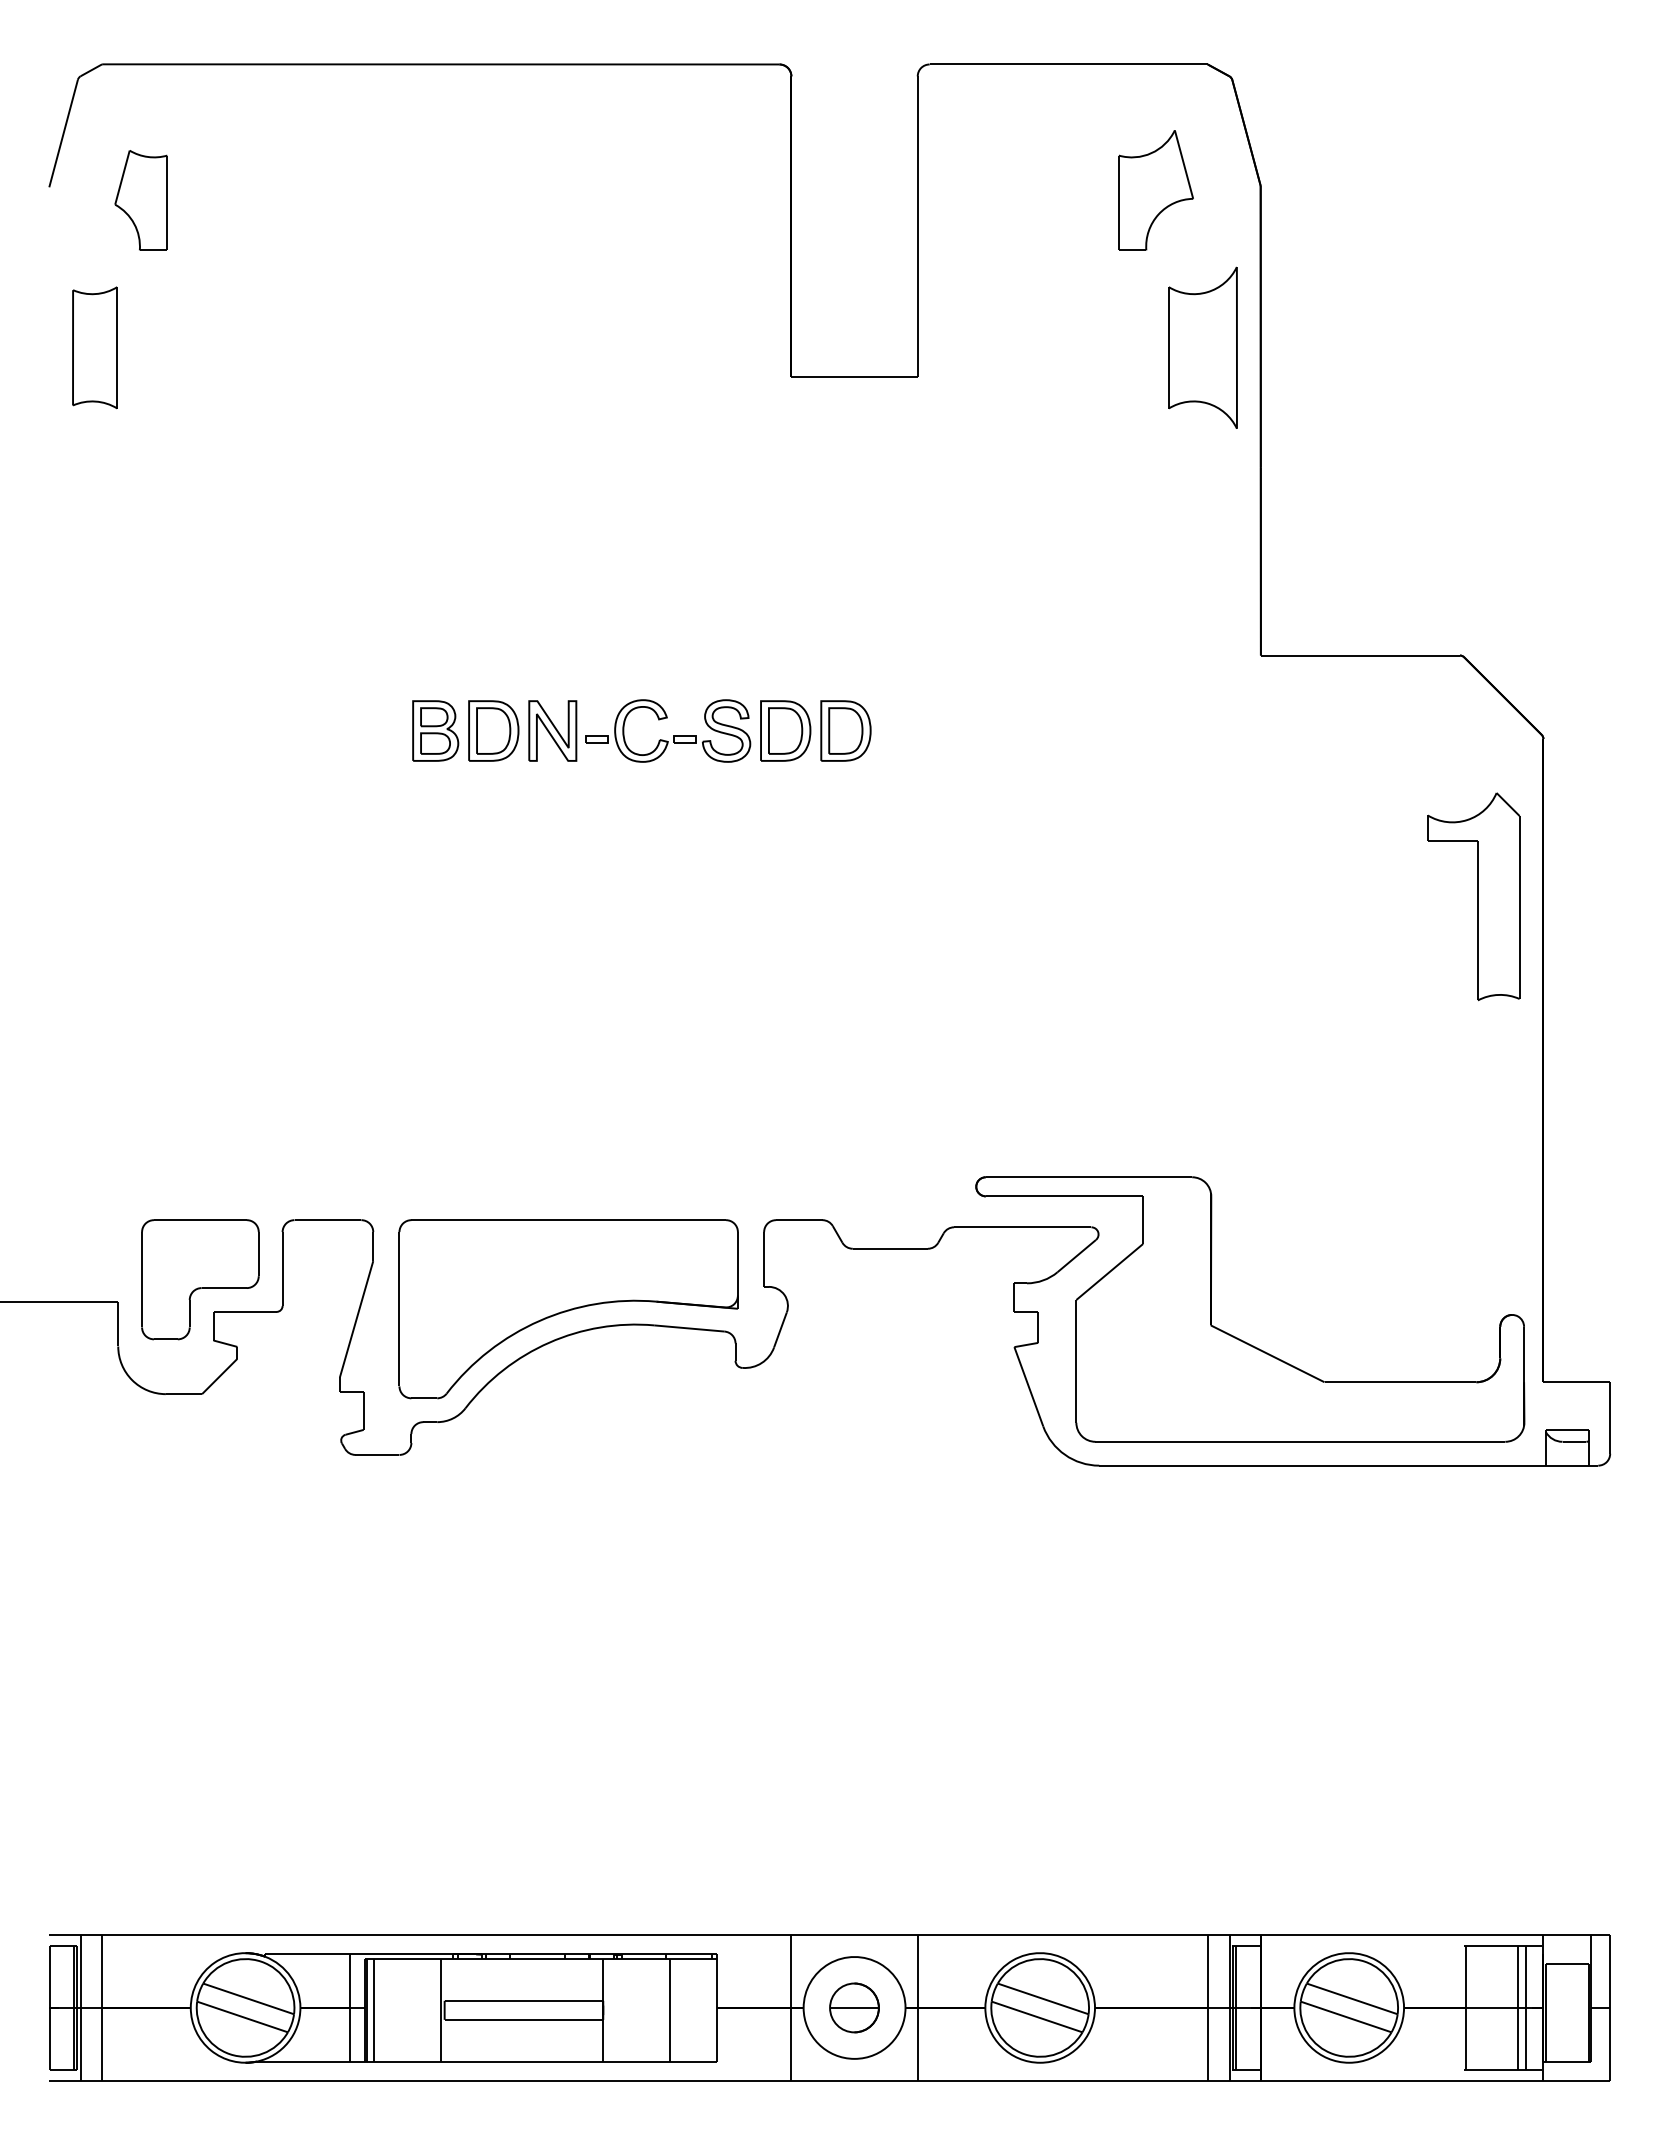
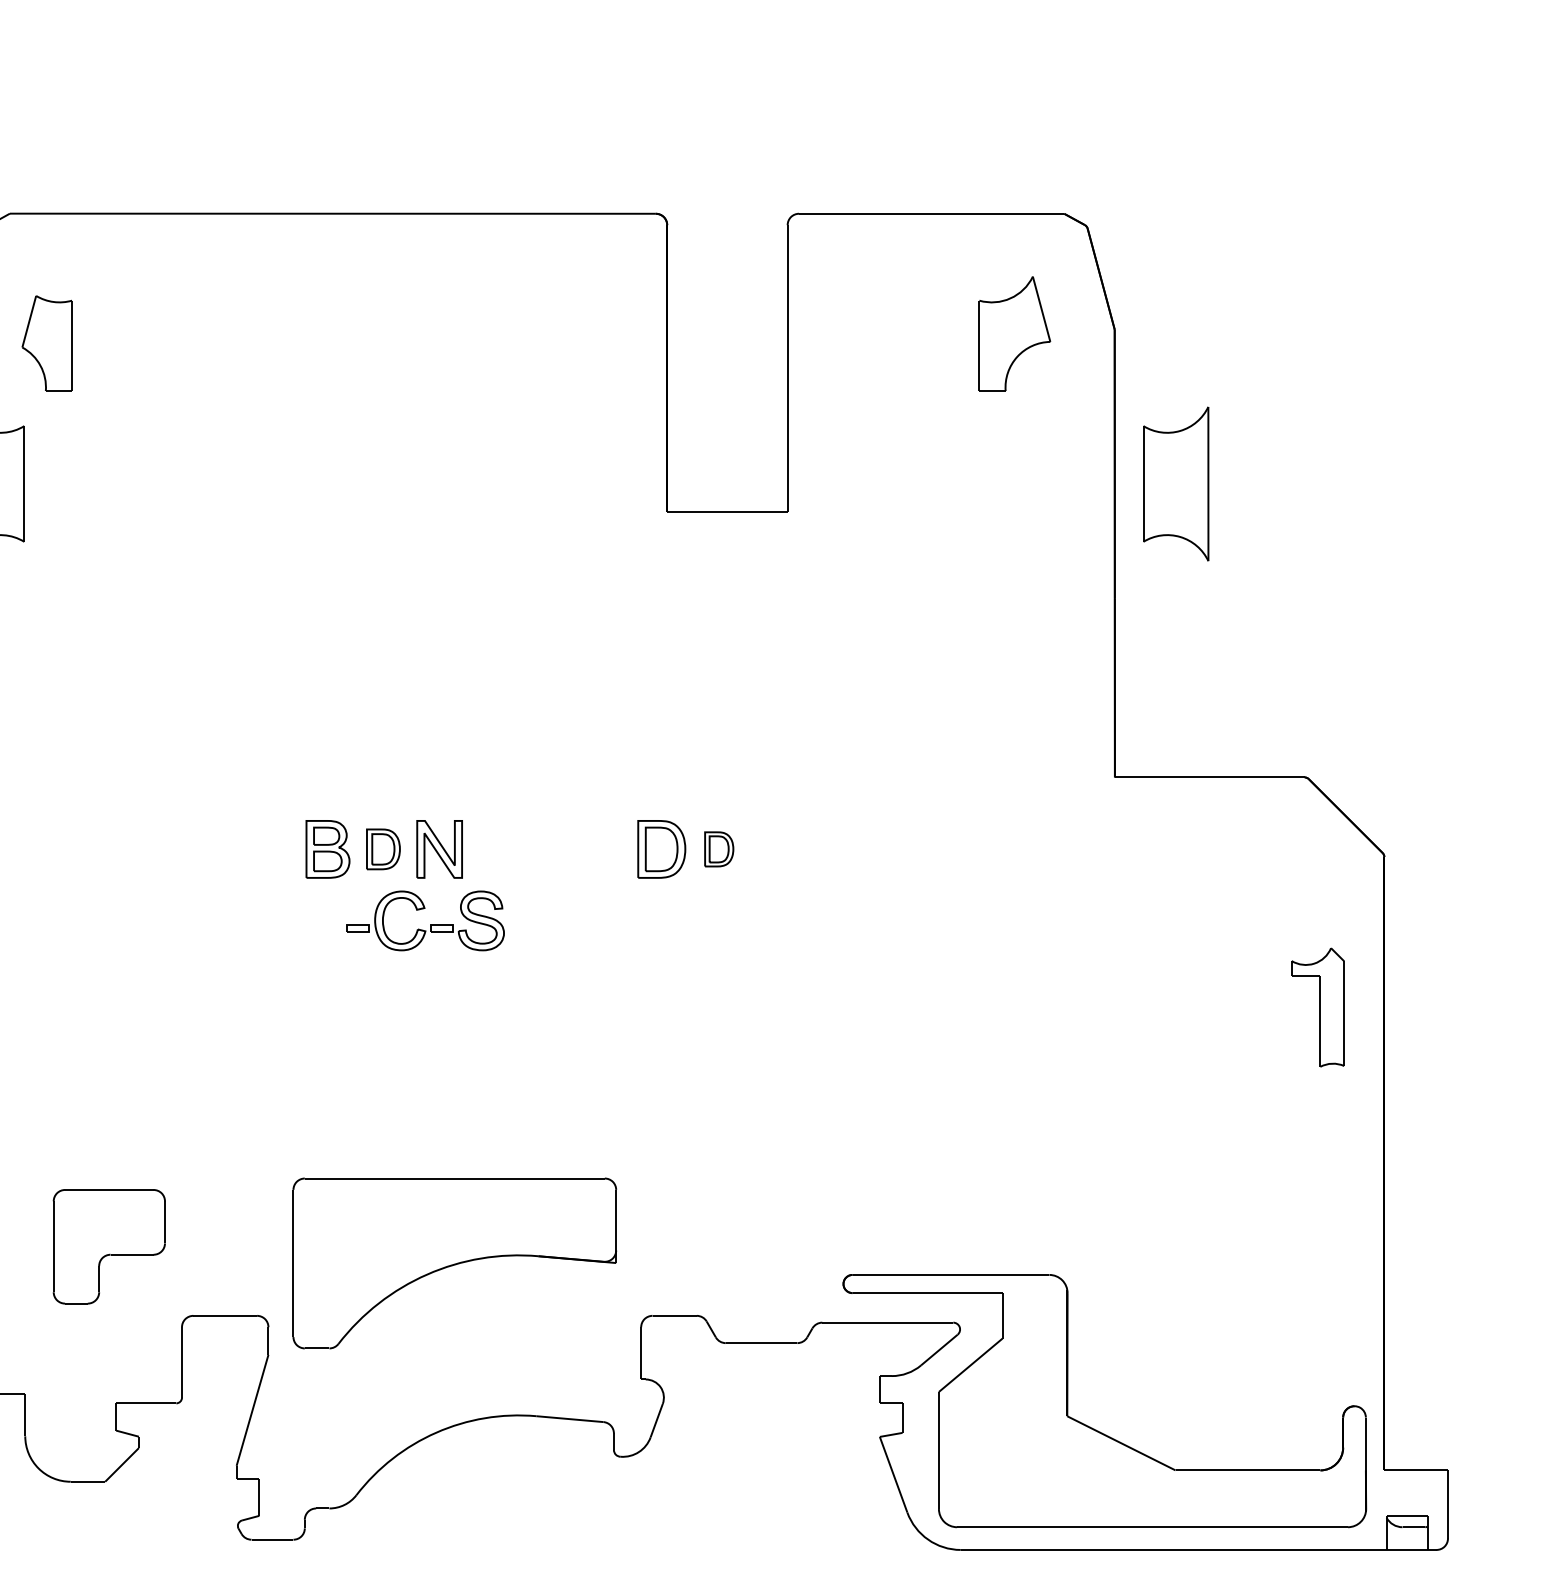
part: (1202, 347) -> (1175, 483), moved
part: (493, 730) -> (383, 848), size x0.7
part: (845, 730) -> (718, 848), size x0.6
part: (673, 735) -> (430, 925), moved
part: (1473, 896) -> (1317, 1007), size x0.6
part: (200, 1279) -> (109, 1246), moved
part: (568, 1309) -> (454, 1263), moved

